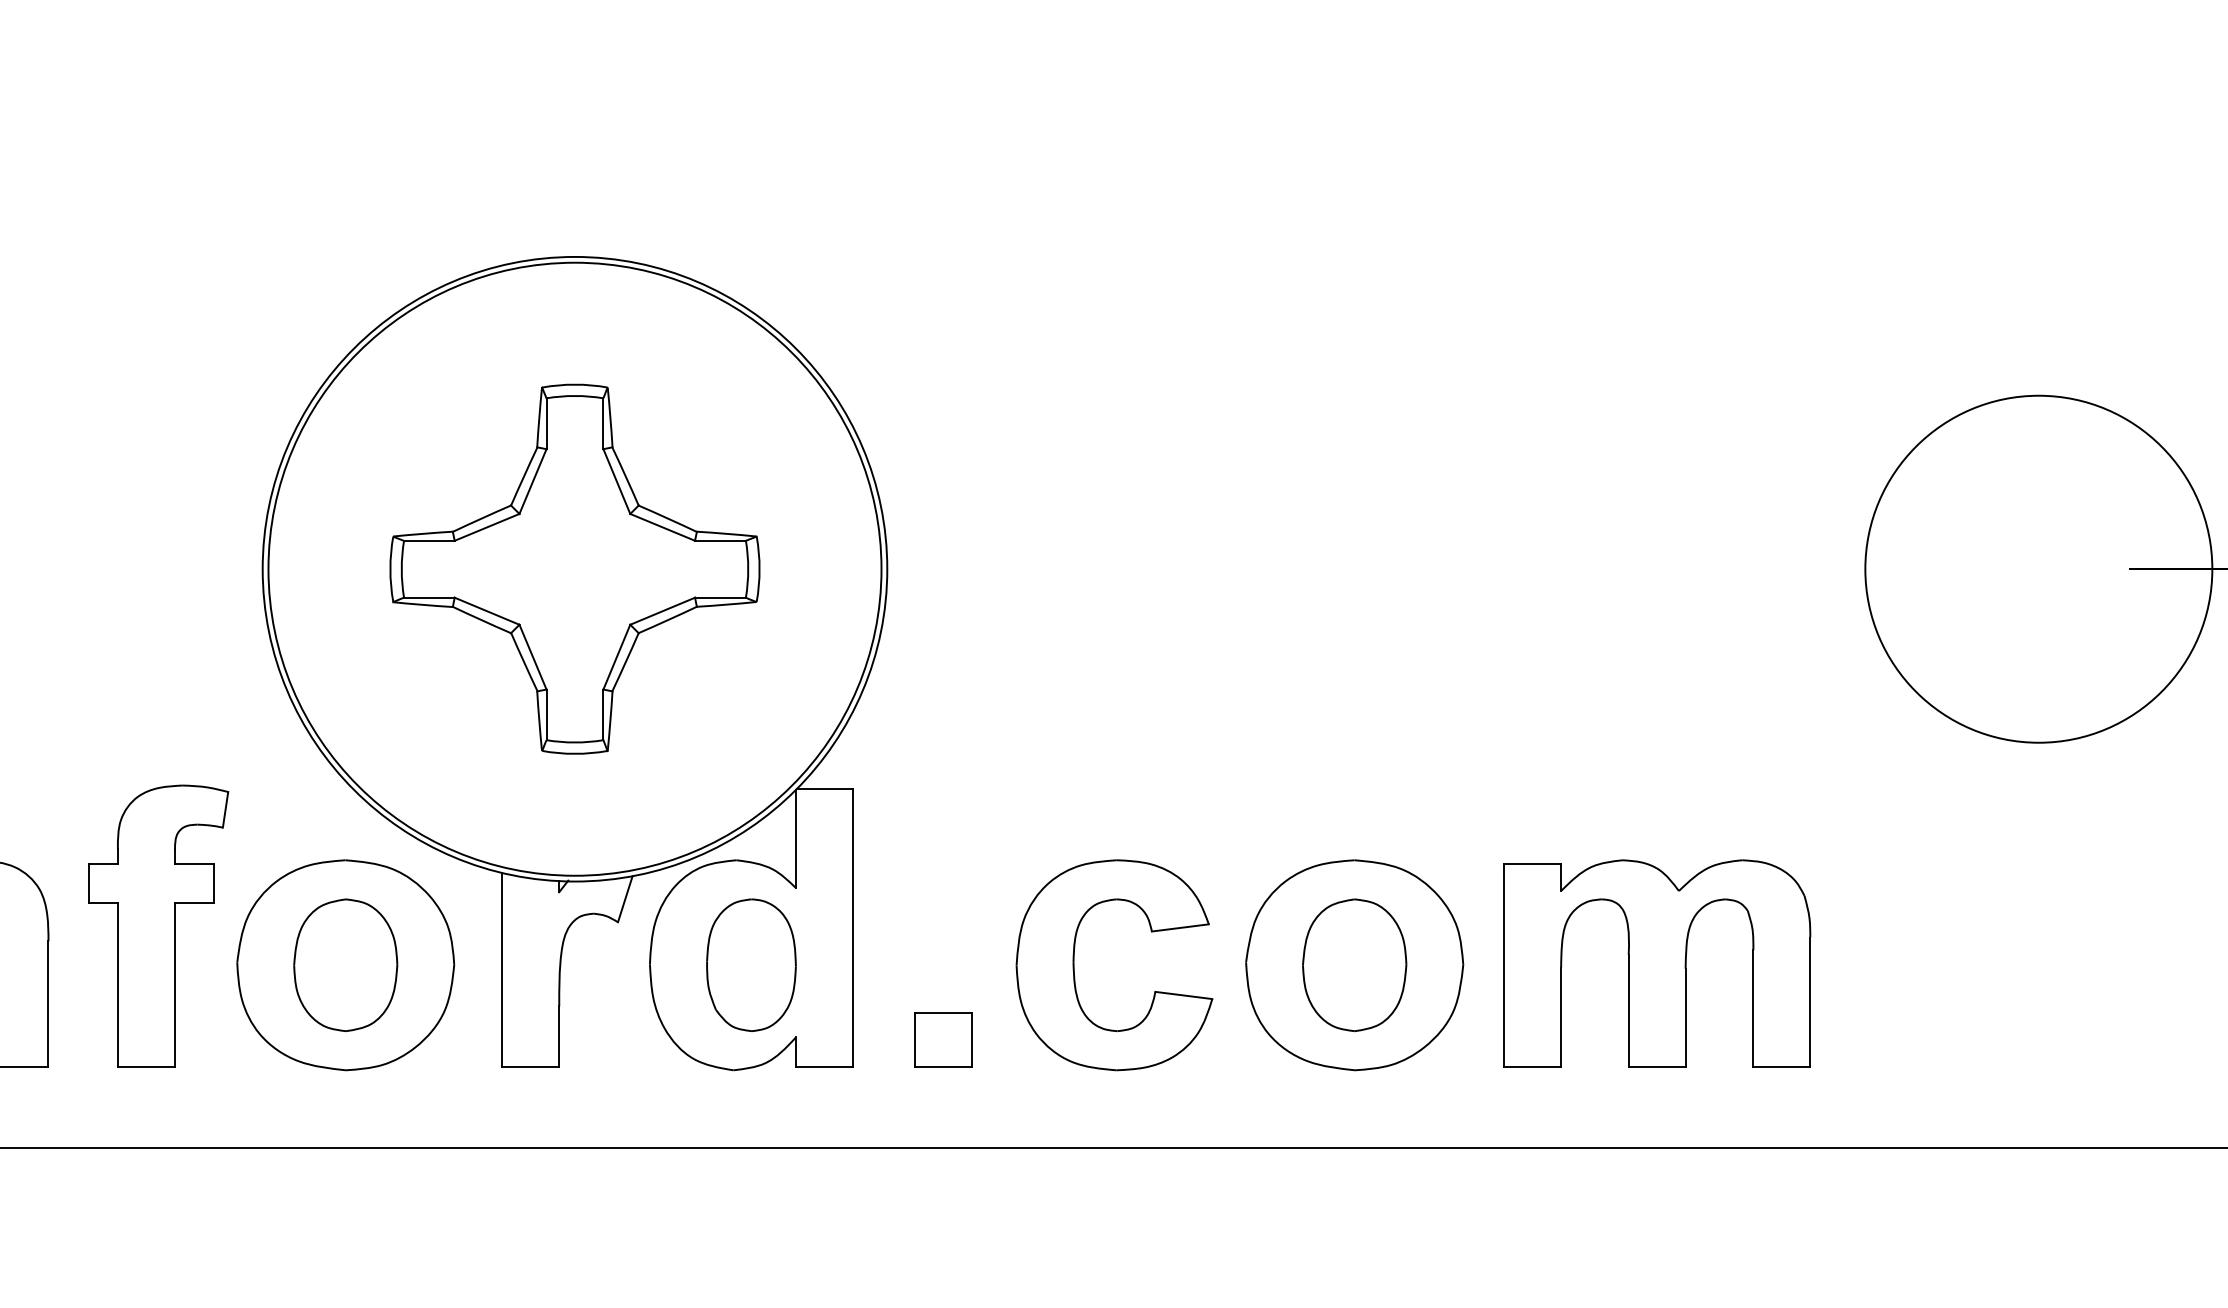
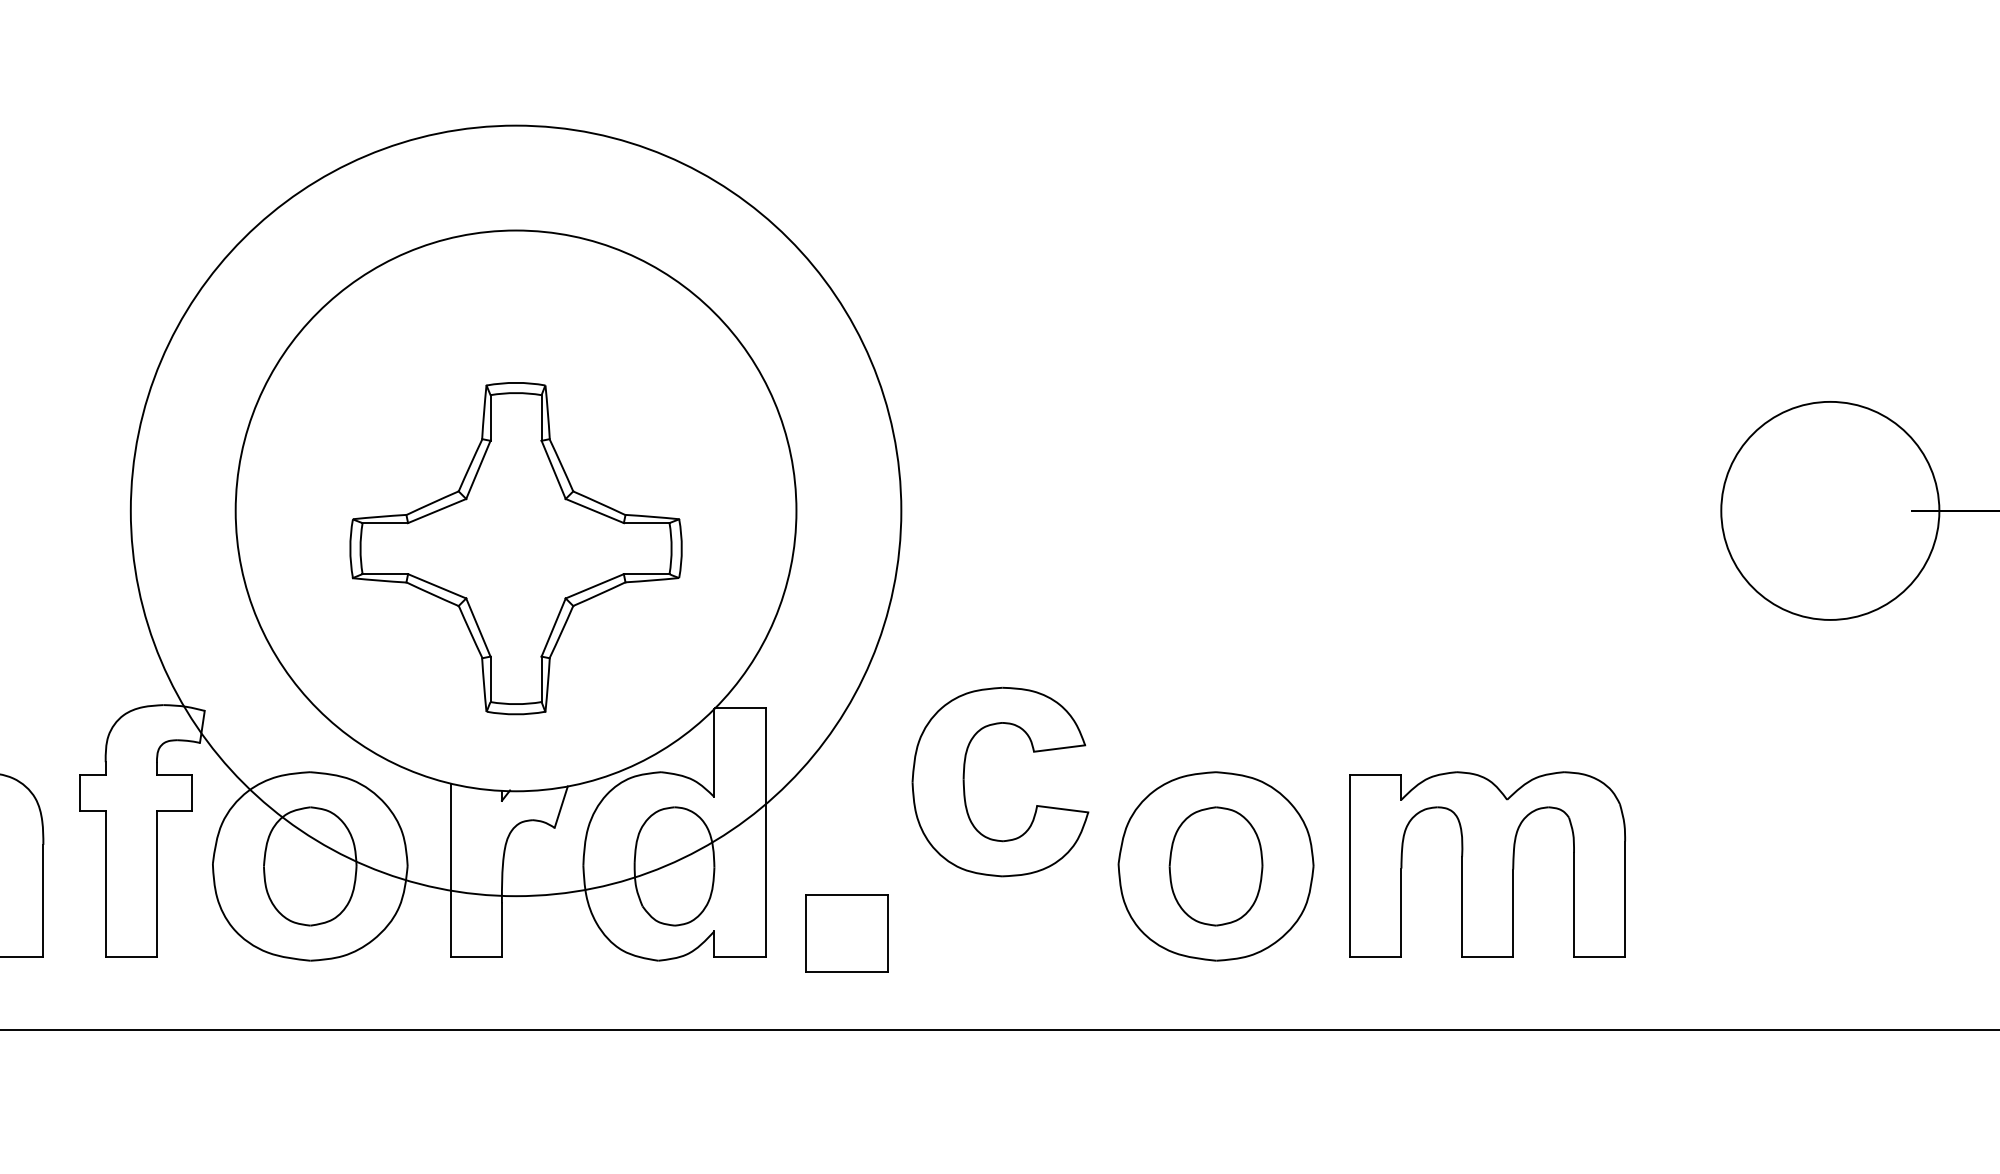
circle: (574, 568) -> (515, 510), size x1.4
part: (574, 568) -> (515, 547), moved
circle: (2038, 568) -> (1830, 510), size x0.7
part: (1074, 965) -> (964, 782), moved
part: (943, 1039) -> (846, 933), size x1.6

